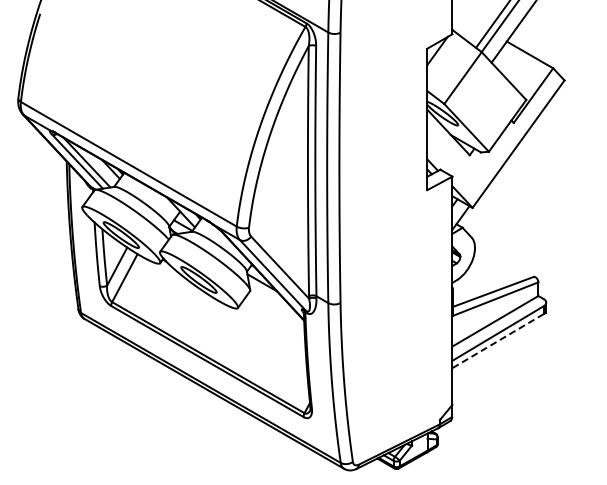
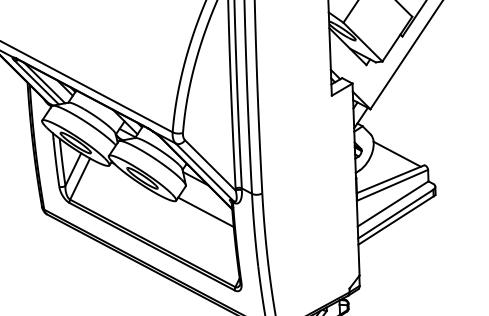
line: (502, 262) -> (397, 154), added
line: (272, 322) -> (205, 211), added
line: (497, 341) -> (395, 220), dashed -> solid

